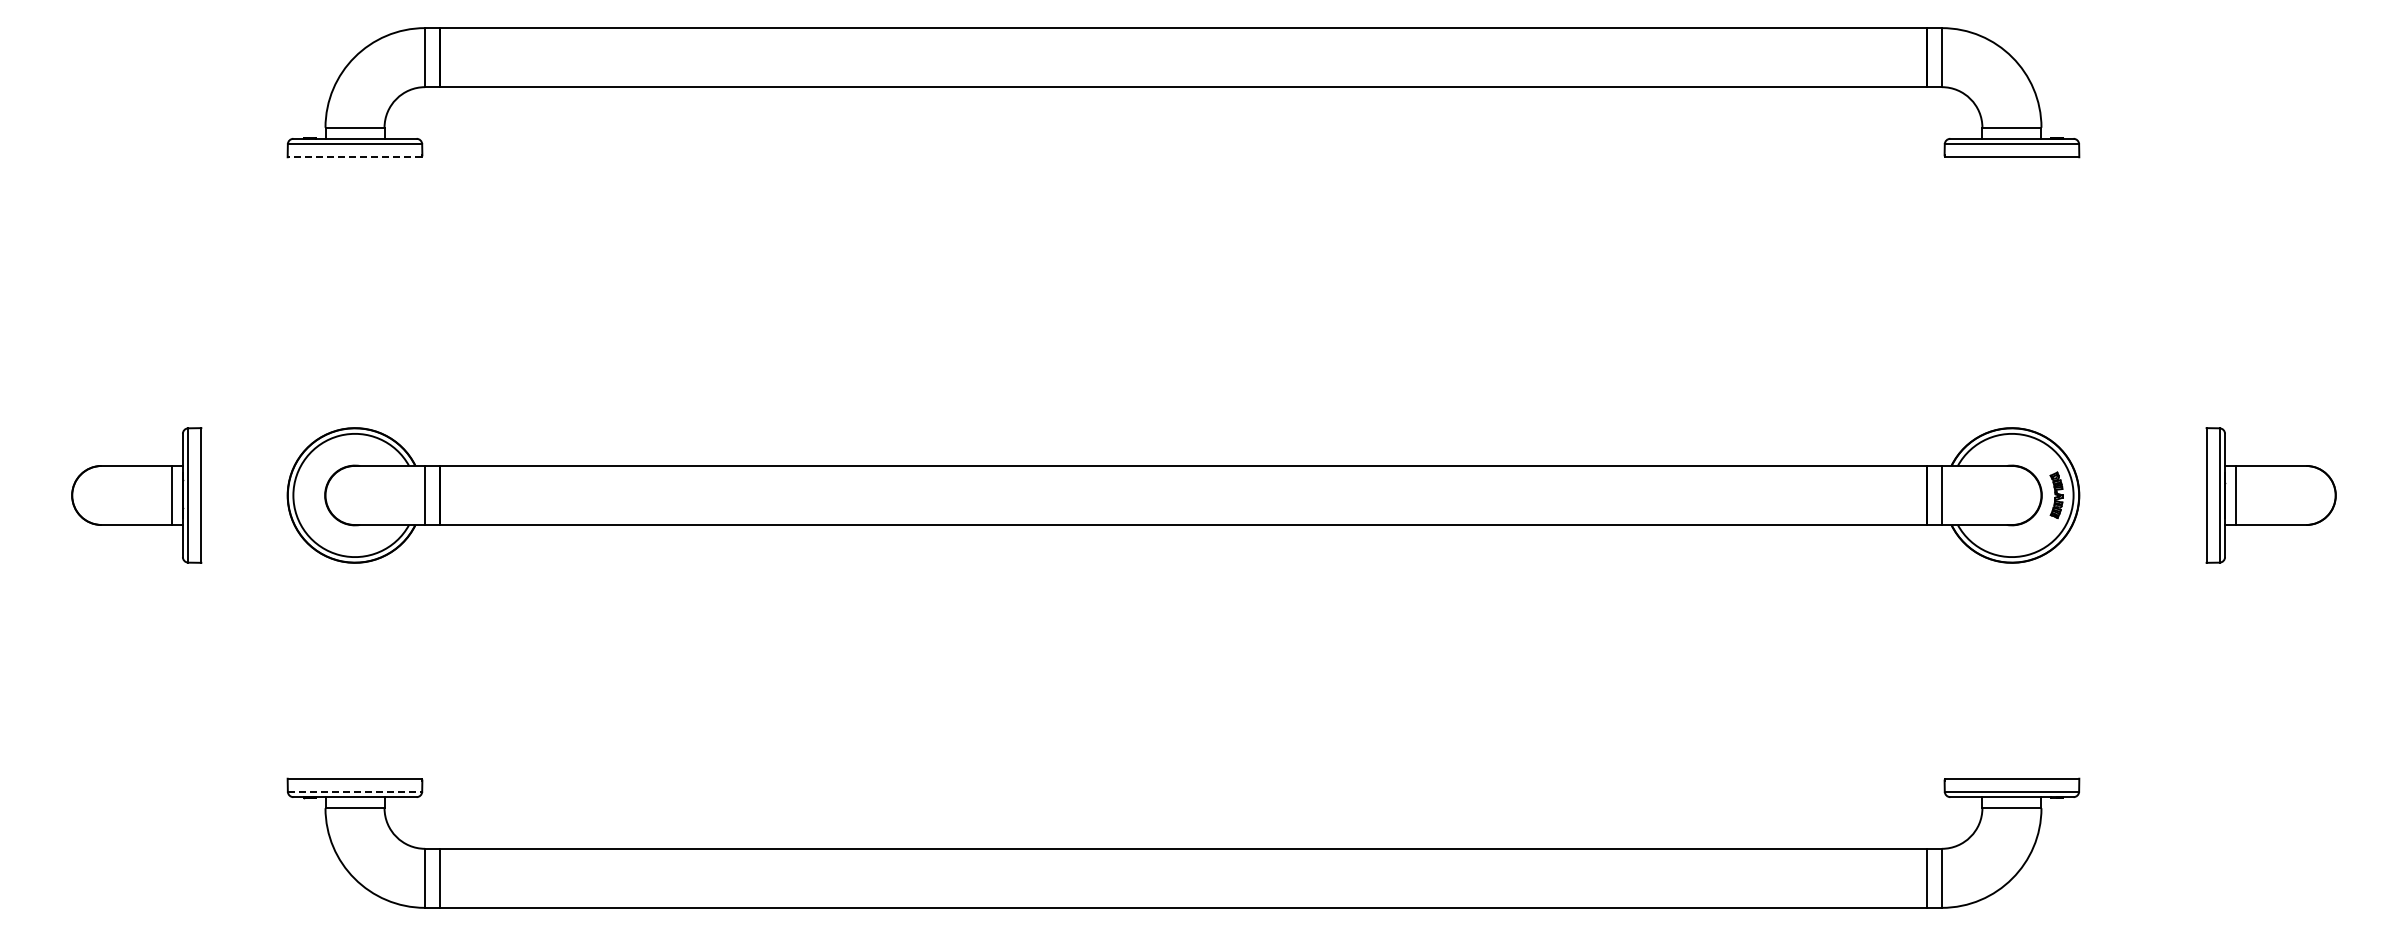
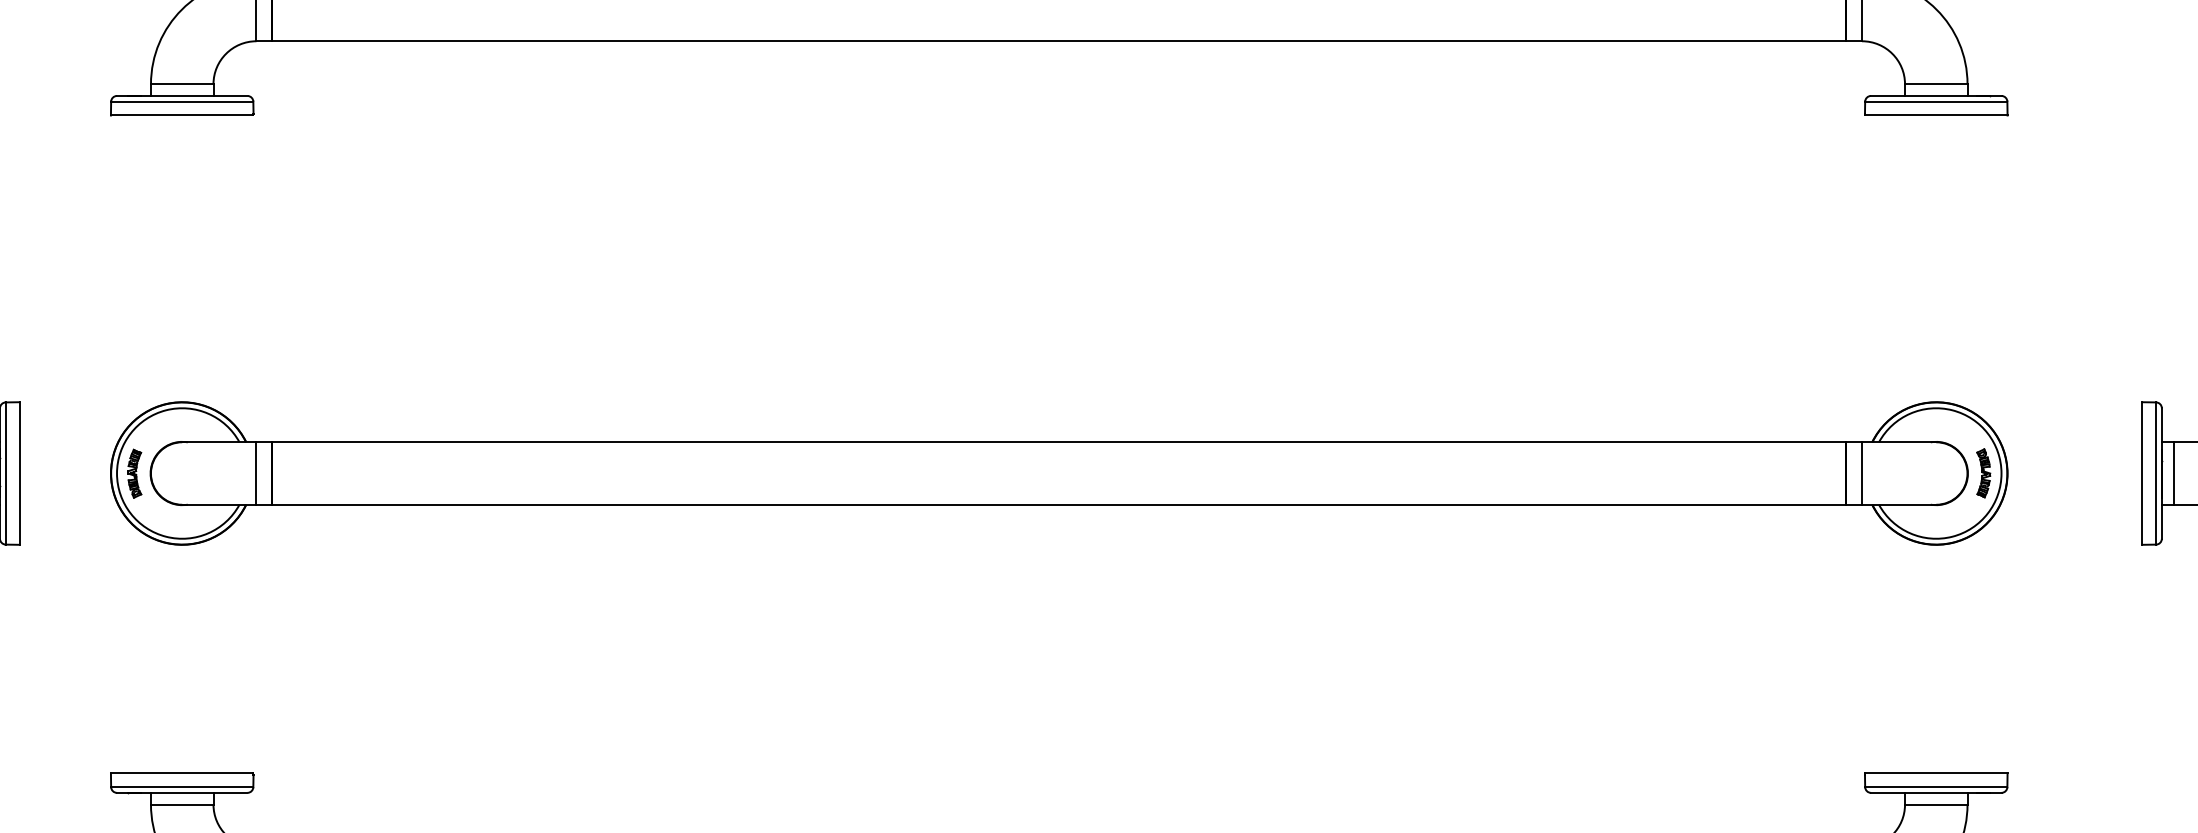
line: (354, 157) -> (181, 115), dashed -> solid
part: (310, 495) -> (135, 473), added
line: (355, 791) -> (182, 786), dashed -> solid

